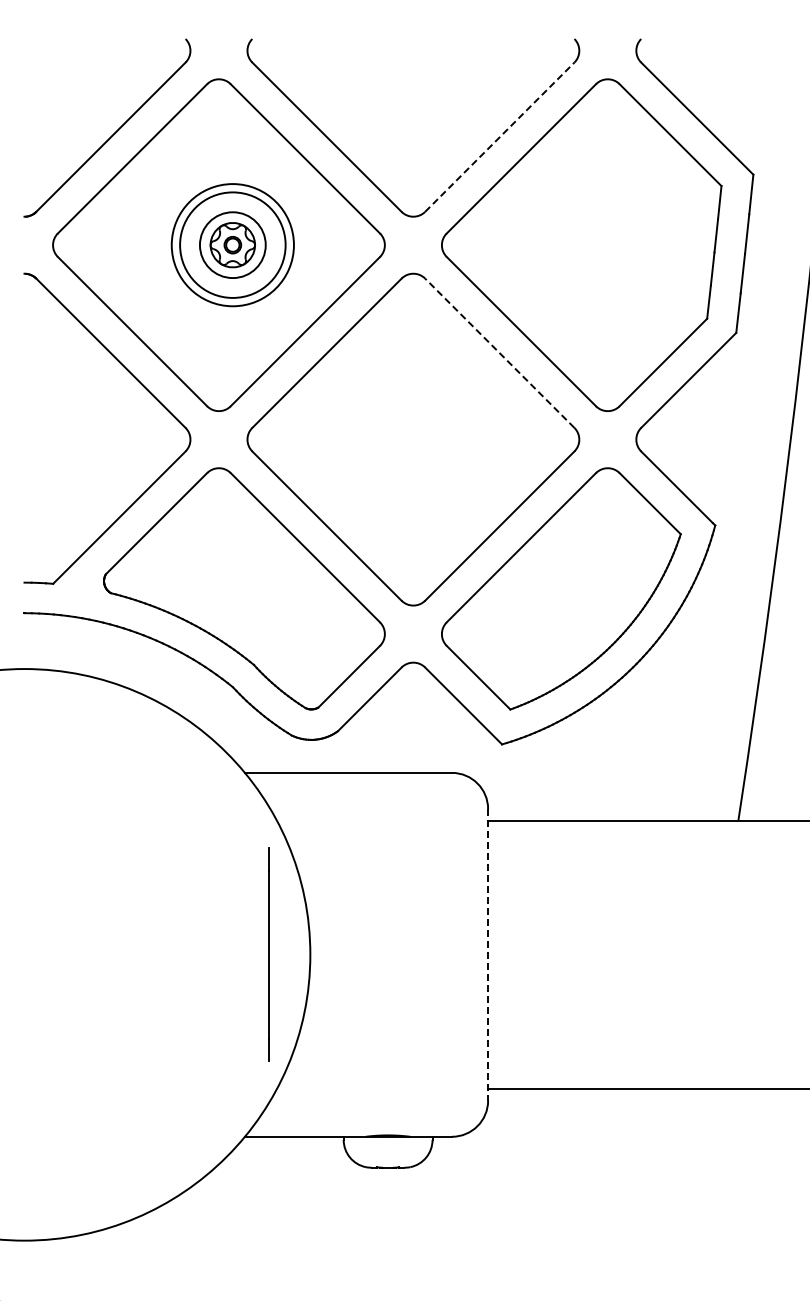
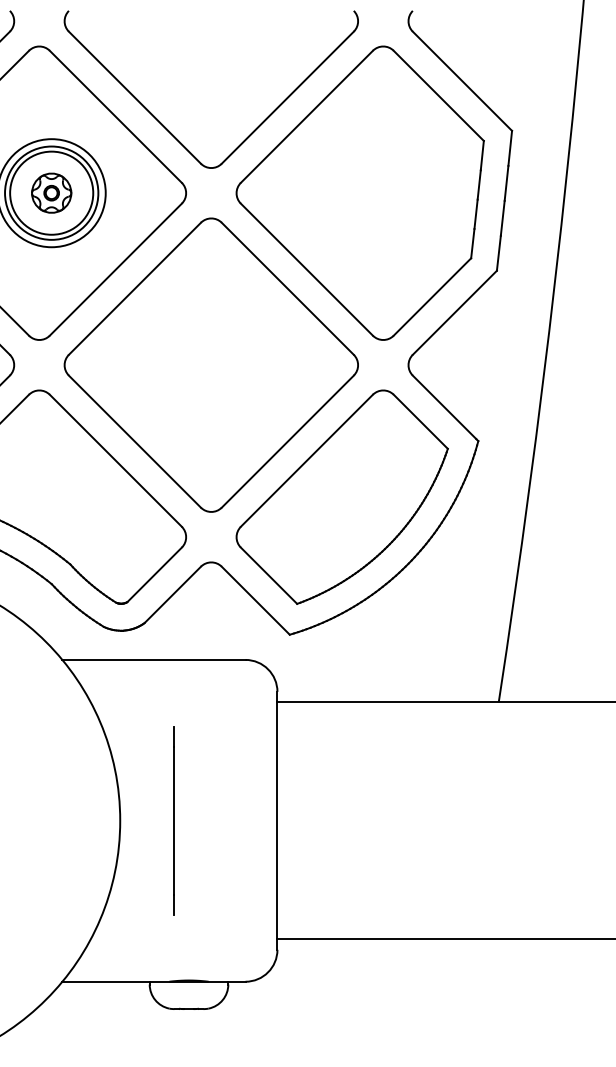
line: (499, 137) -> (287, 97), dashed -> solid
circle: (232, 245) -> (51, 193), size x1.43
line: (499, 353) -> (287, 289), dashed -> solid
line: (268, 954) -> (173, 820), moved
line: (488, 954) -> (277, 820), dashed -> solid

